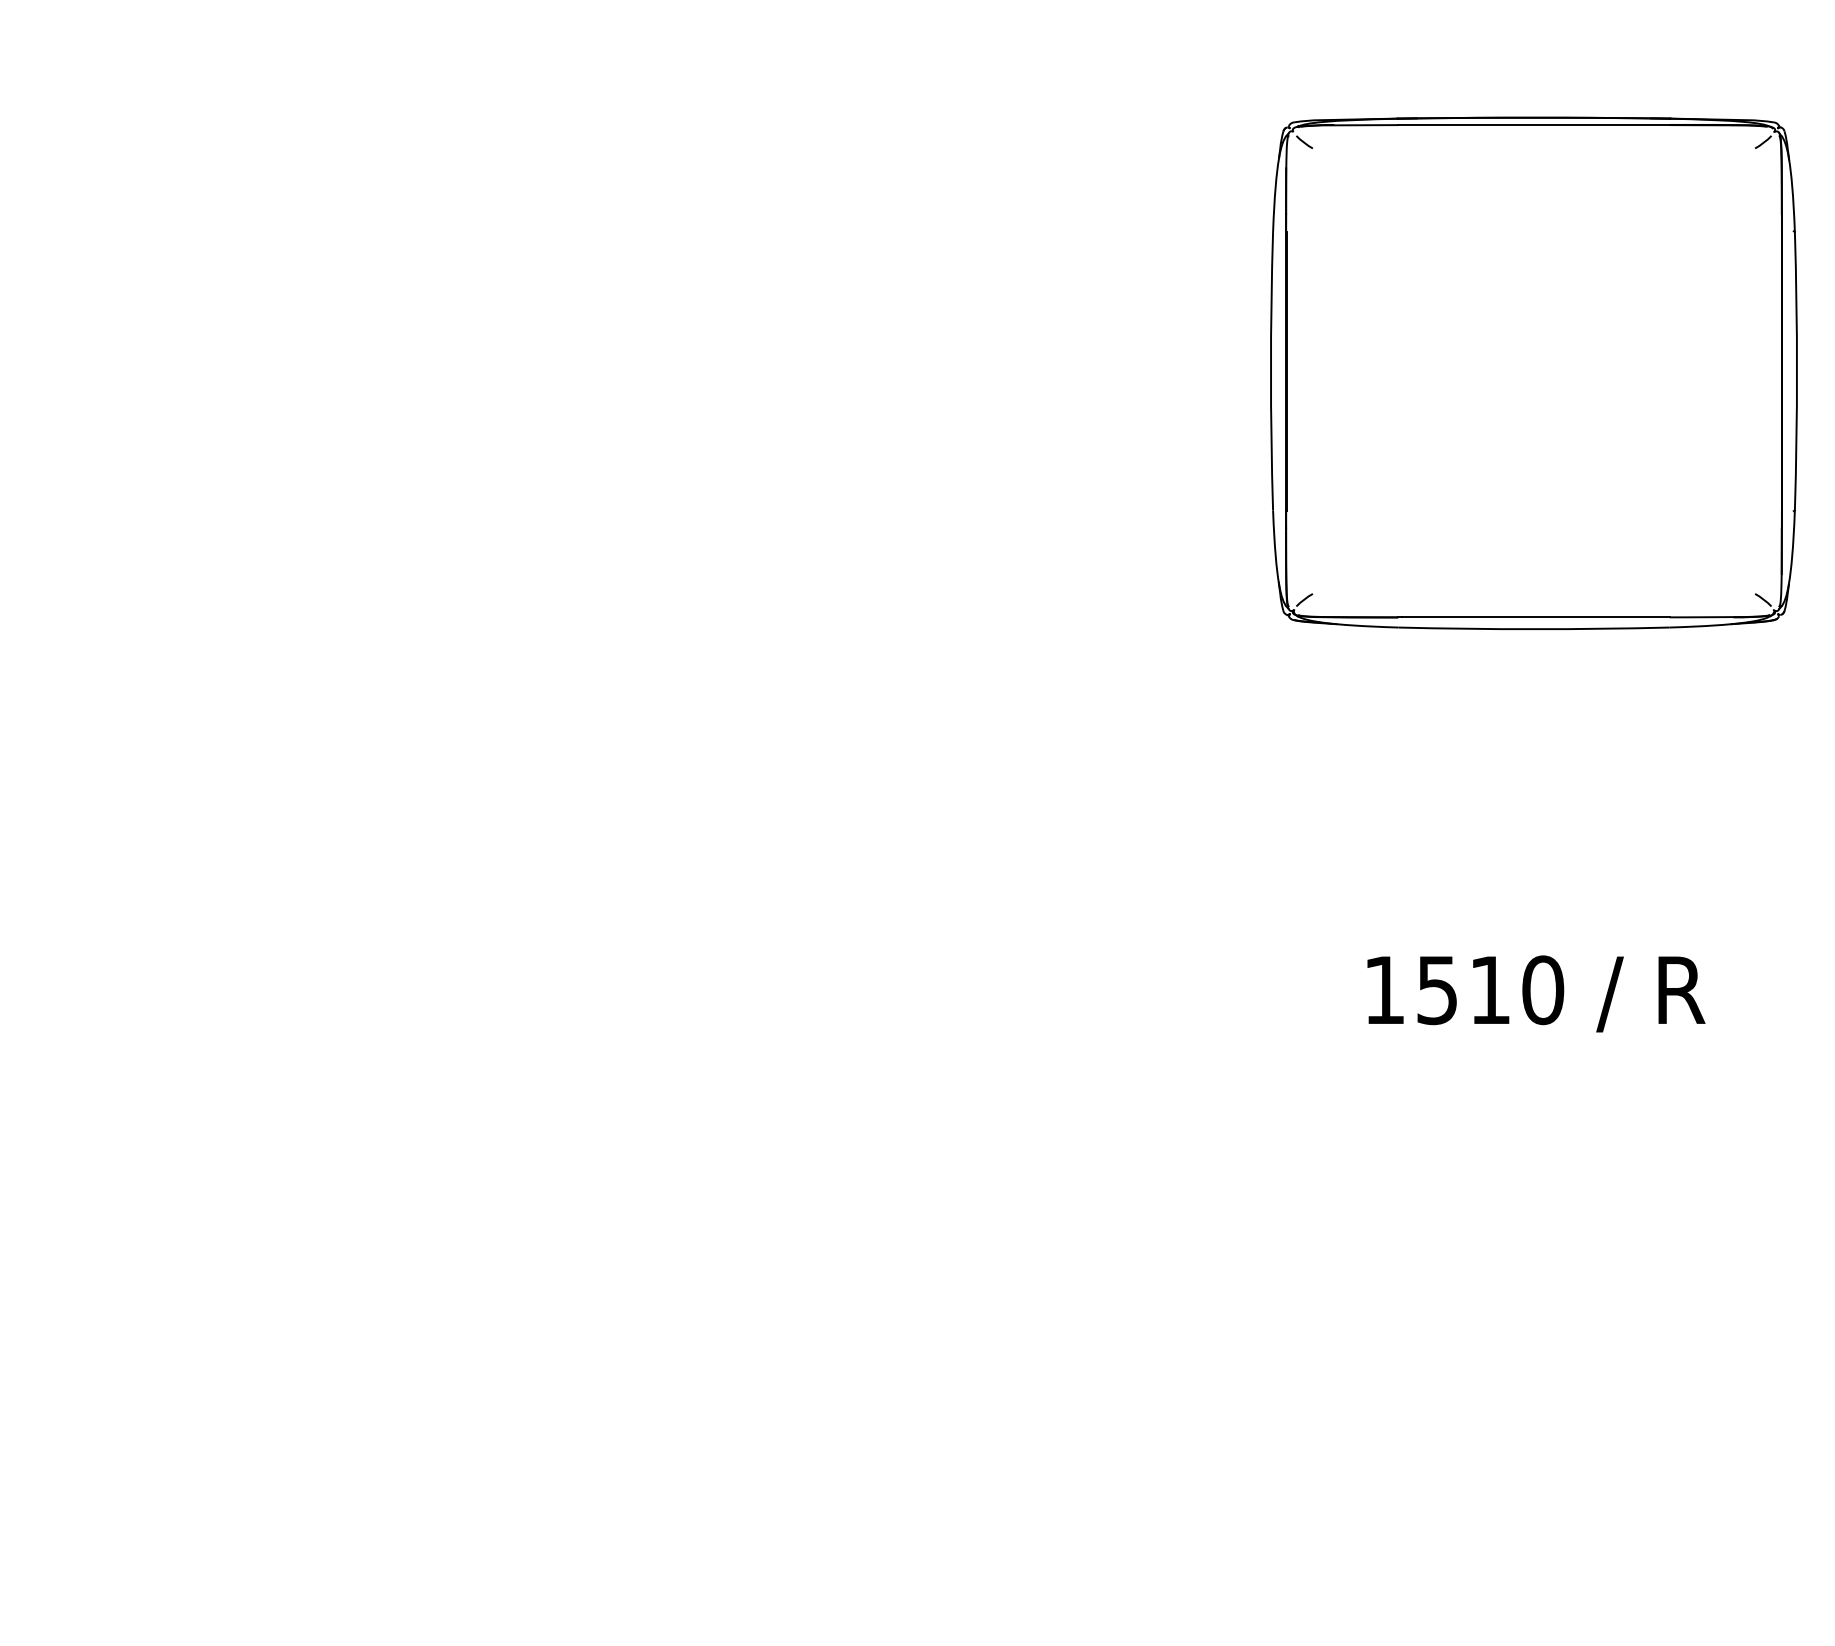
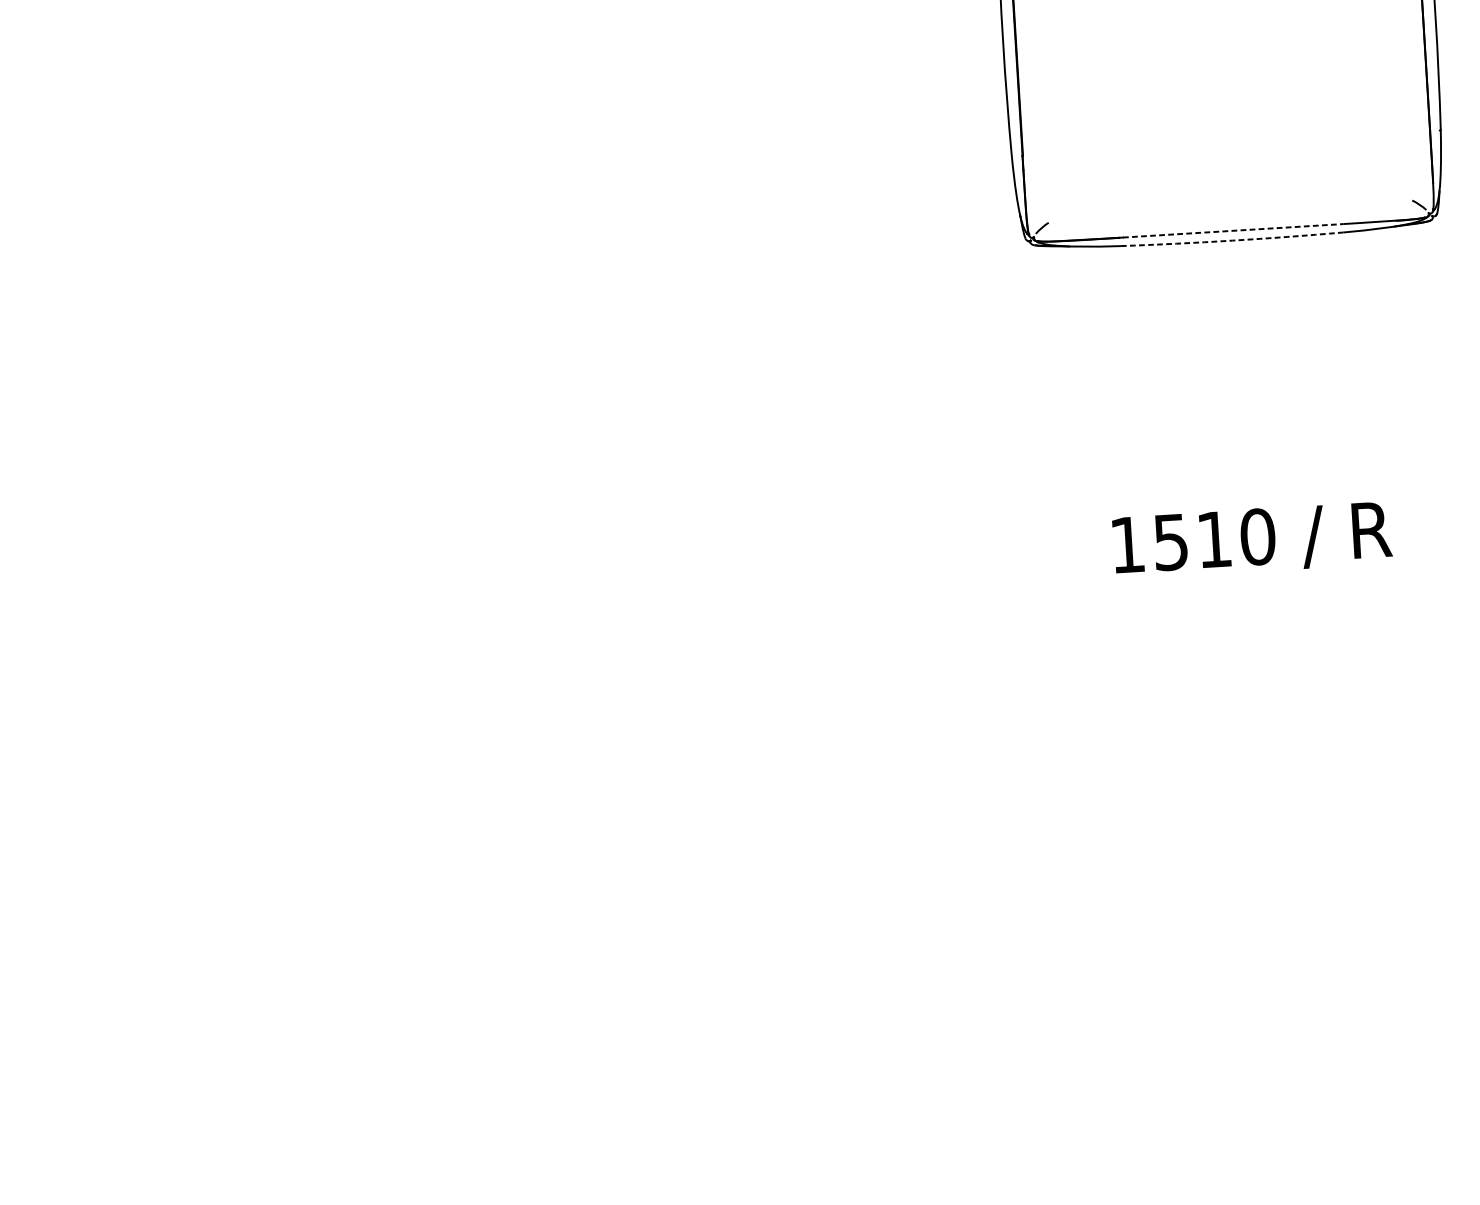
line: (1535, 617) -> (1232, 230), solid -> dashed
arc: (1533, 629) -> (1231, 240), solid -> dashed

